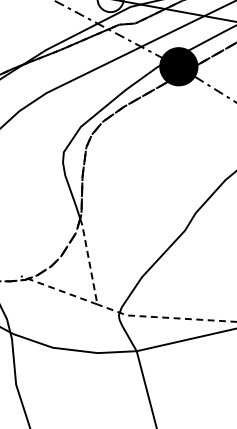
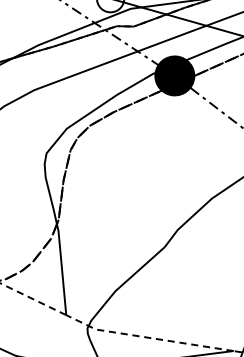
line: (89, 261) -> (62, 269), dashed -> solid

